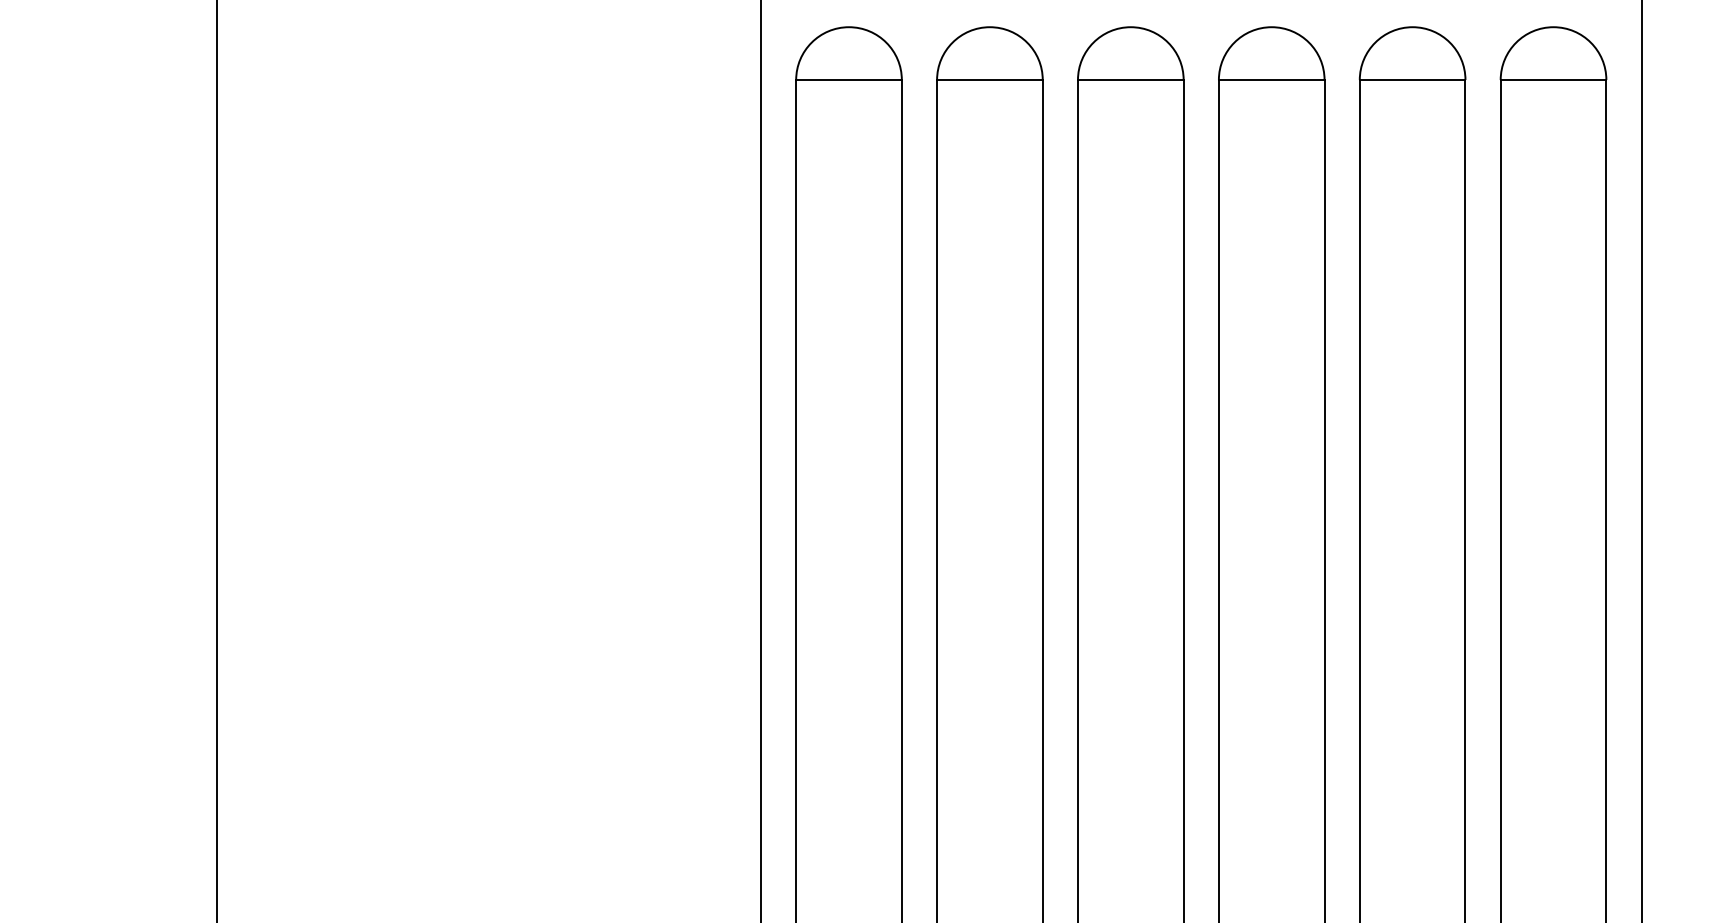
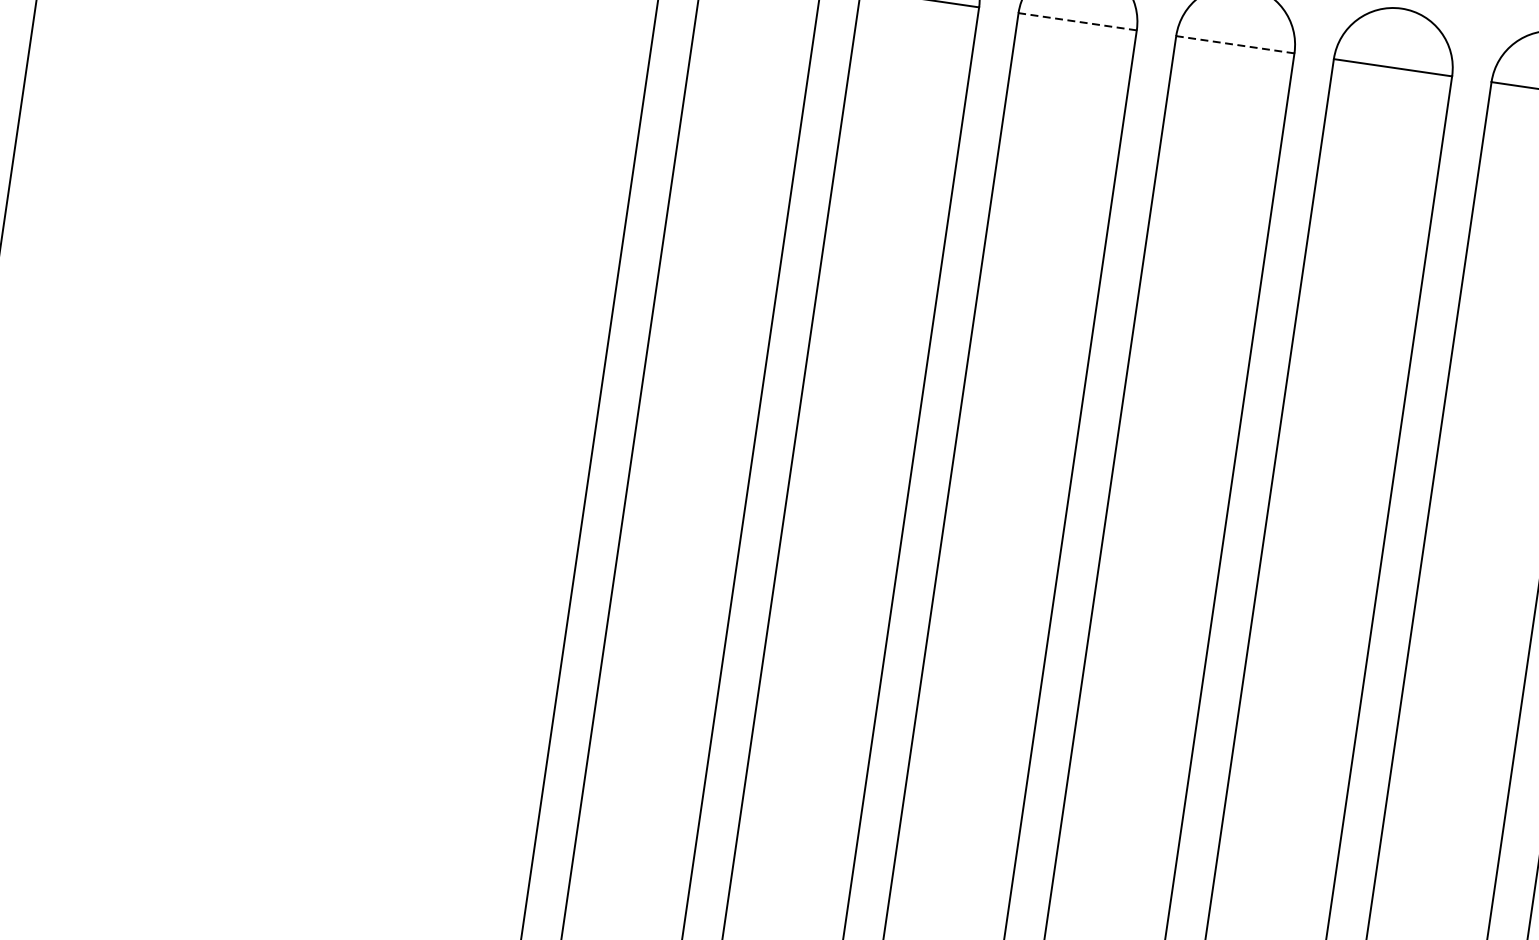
line: (1130, 80) -> (1077, 22), solid -> dashed
line: (1271, 80) -> (1235, 45), solid -> dashed

